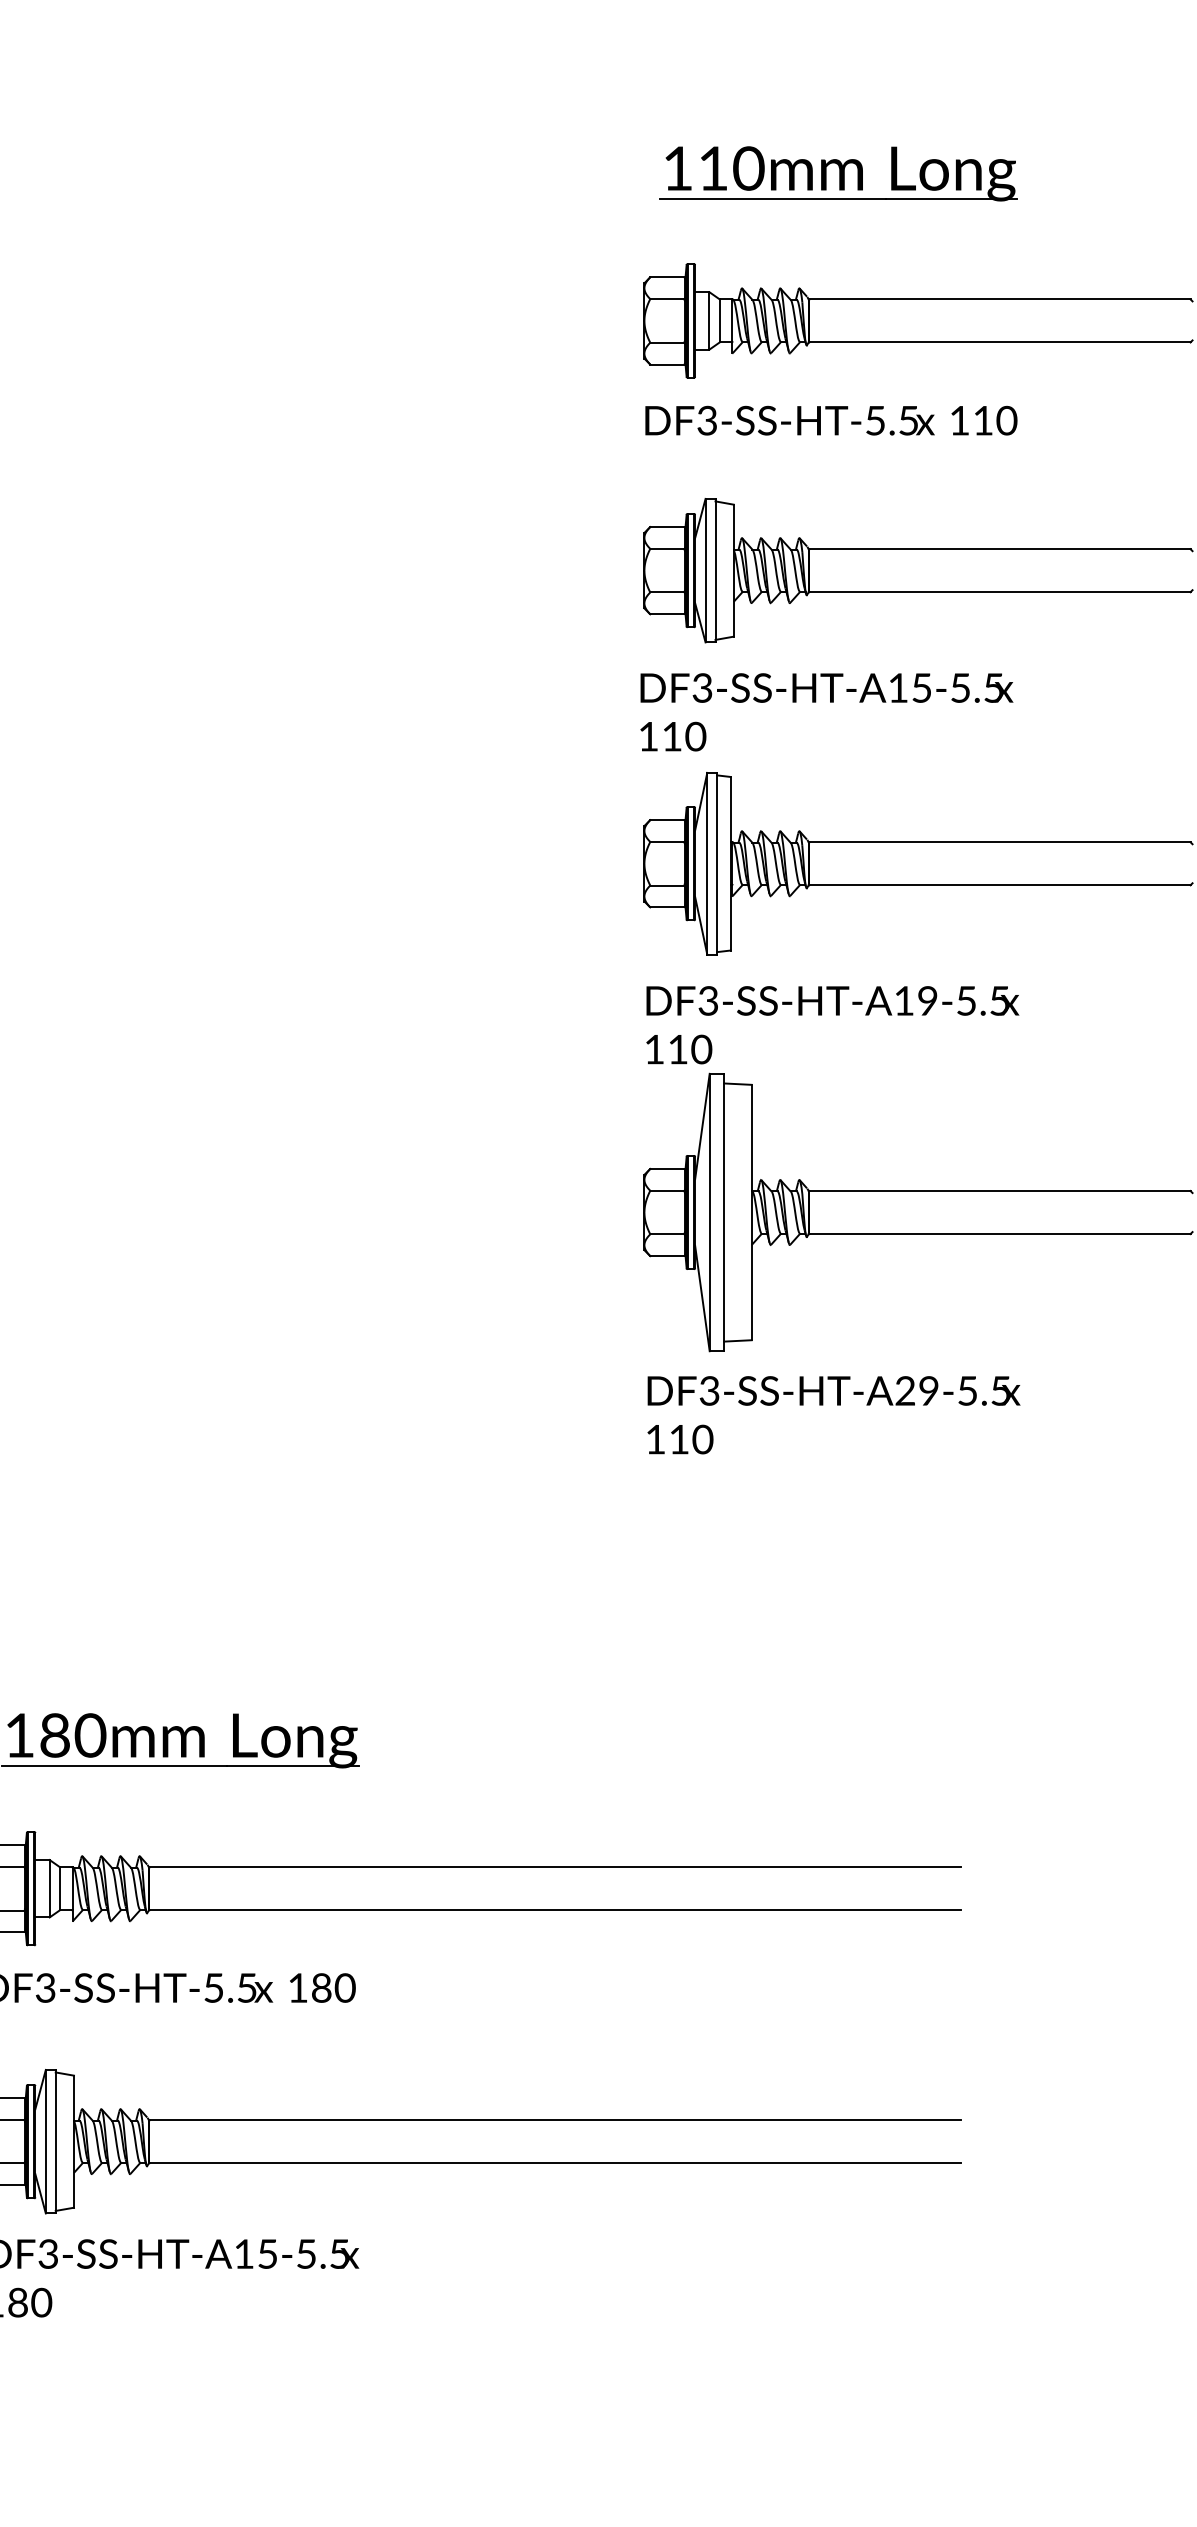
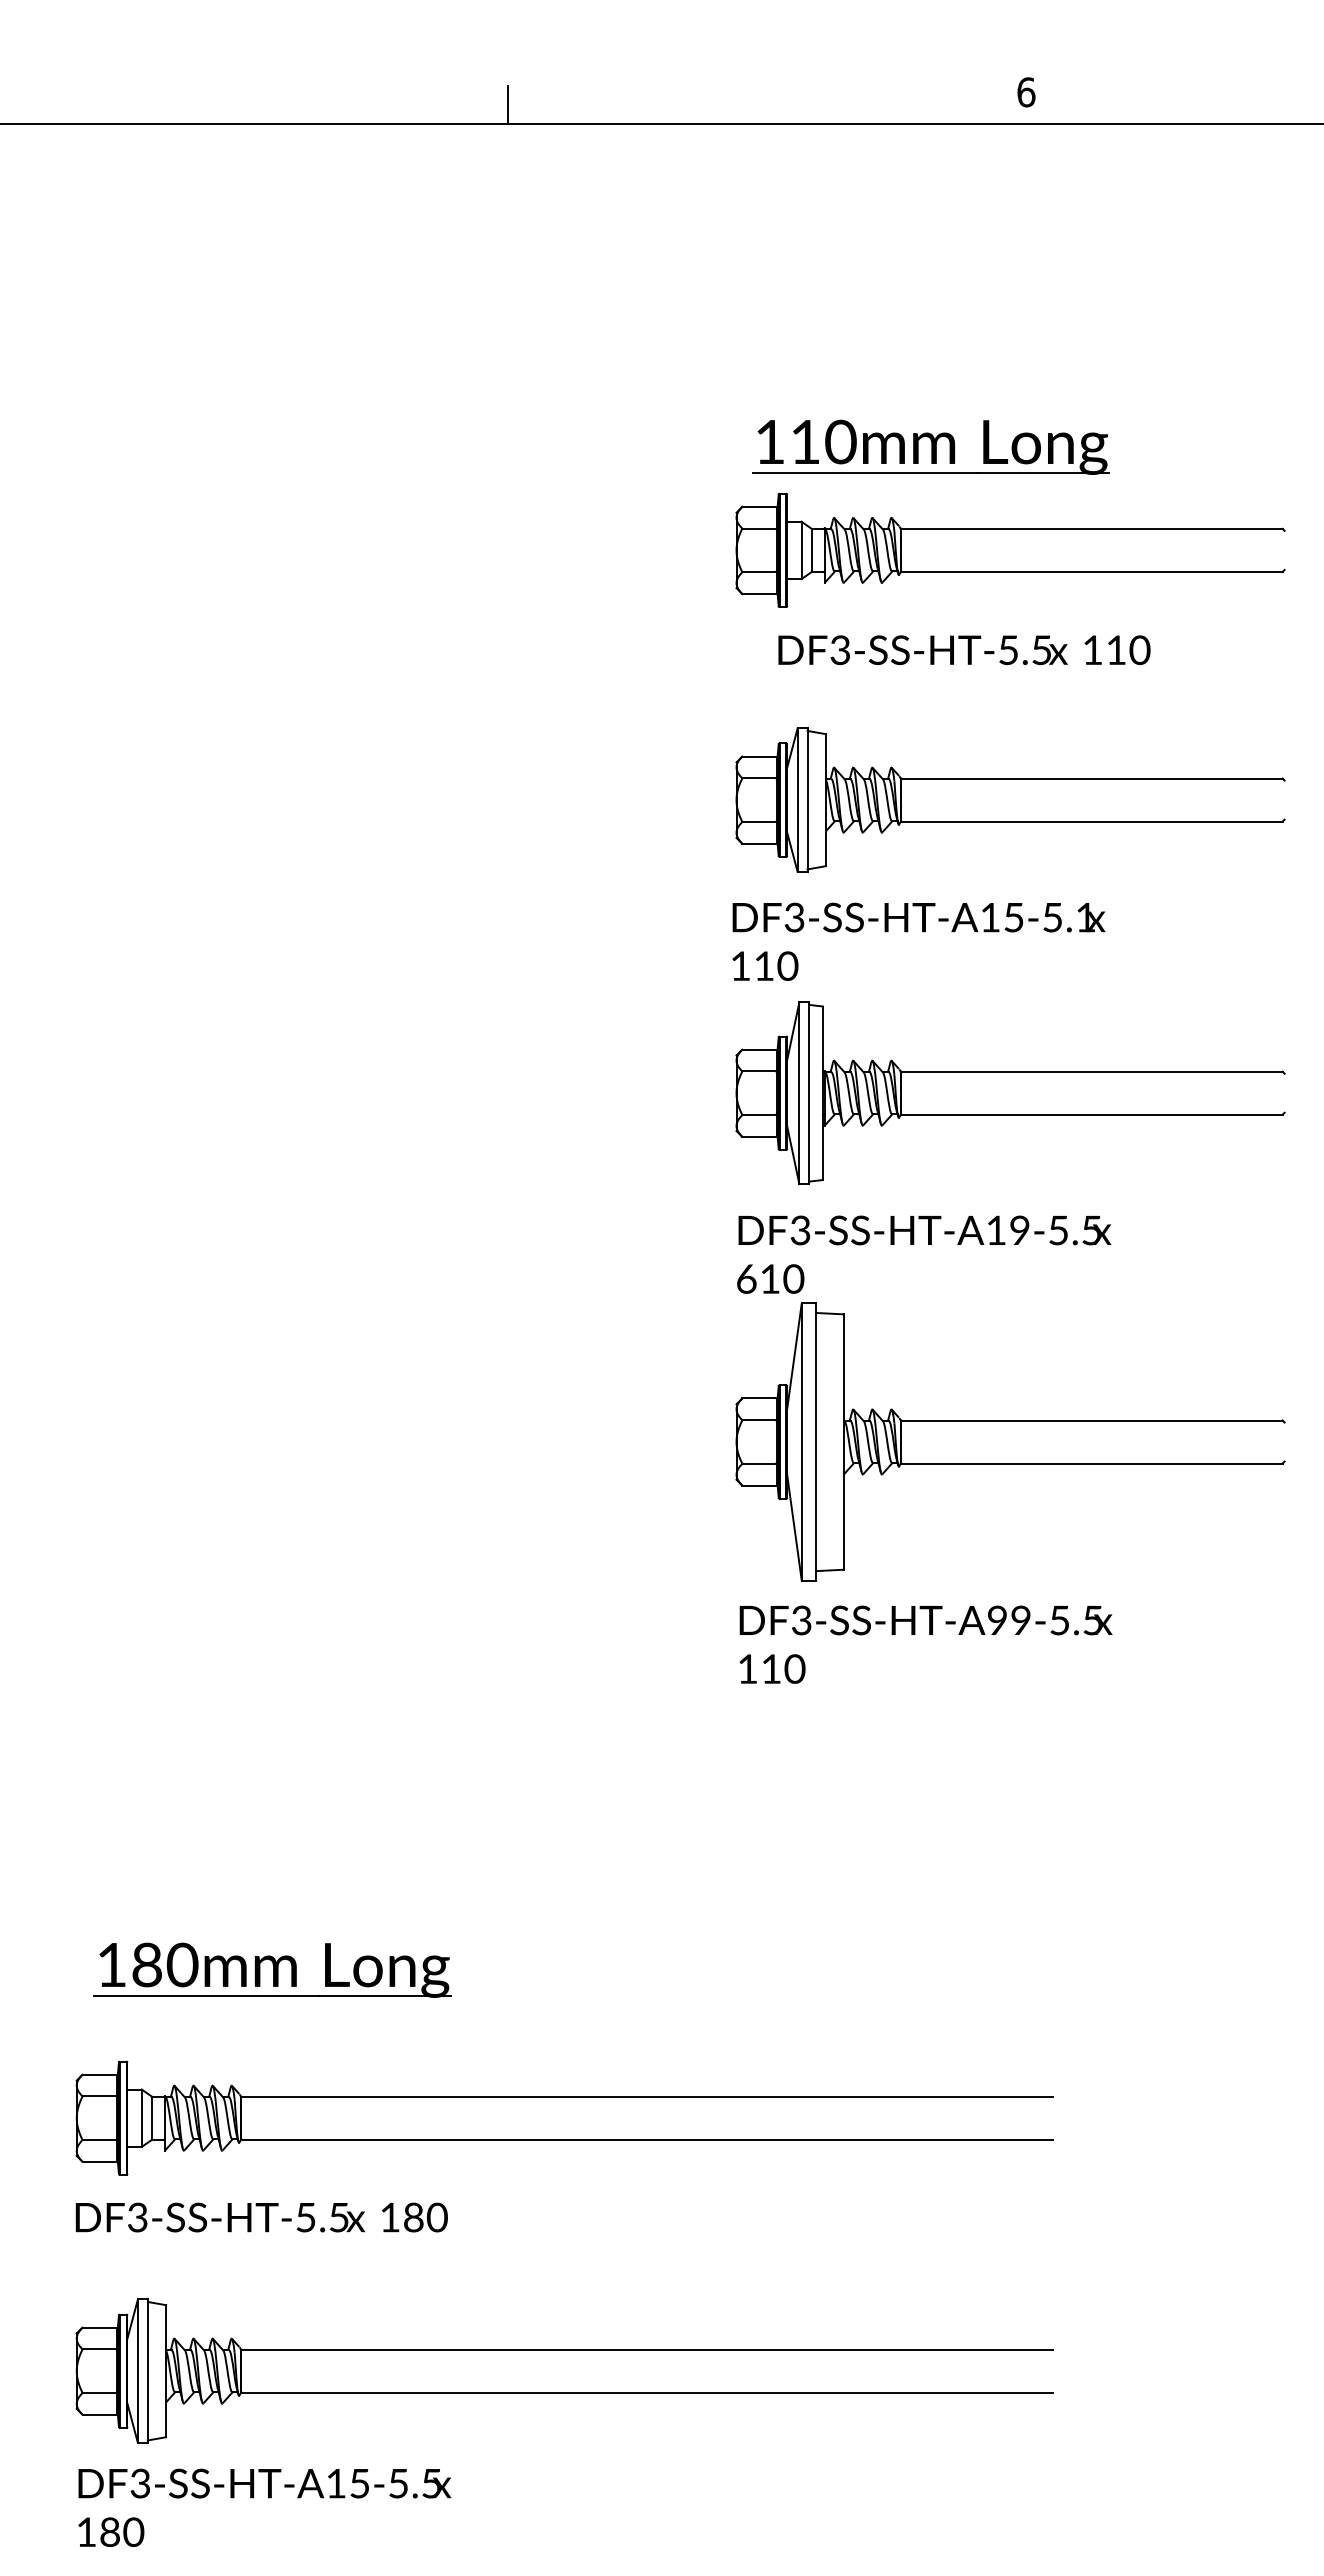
part: (838, 172) -> (930, 446), moved
text: (831, 419) -> (964, 649), moved
text: (993, 687) -> (1085, 917), DF3-SS-HT-A15-5.5 -> DF3-SS-HT-A15-5.1
text: (654, 1048) -> (746, 1278), 110 -> 610
text: (905, 1390) -> (997, 1620), DF3-SS-HT-A29-5.5 -> DF3-SS-HT-A99-5.5

